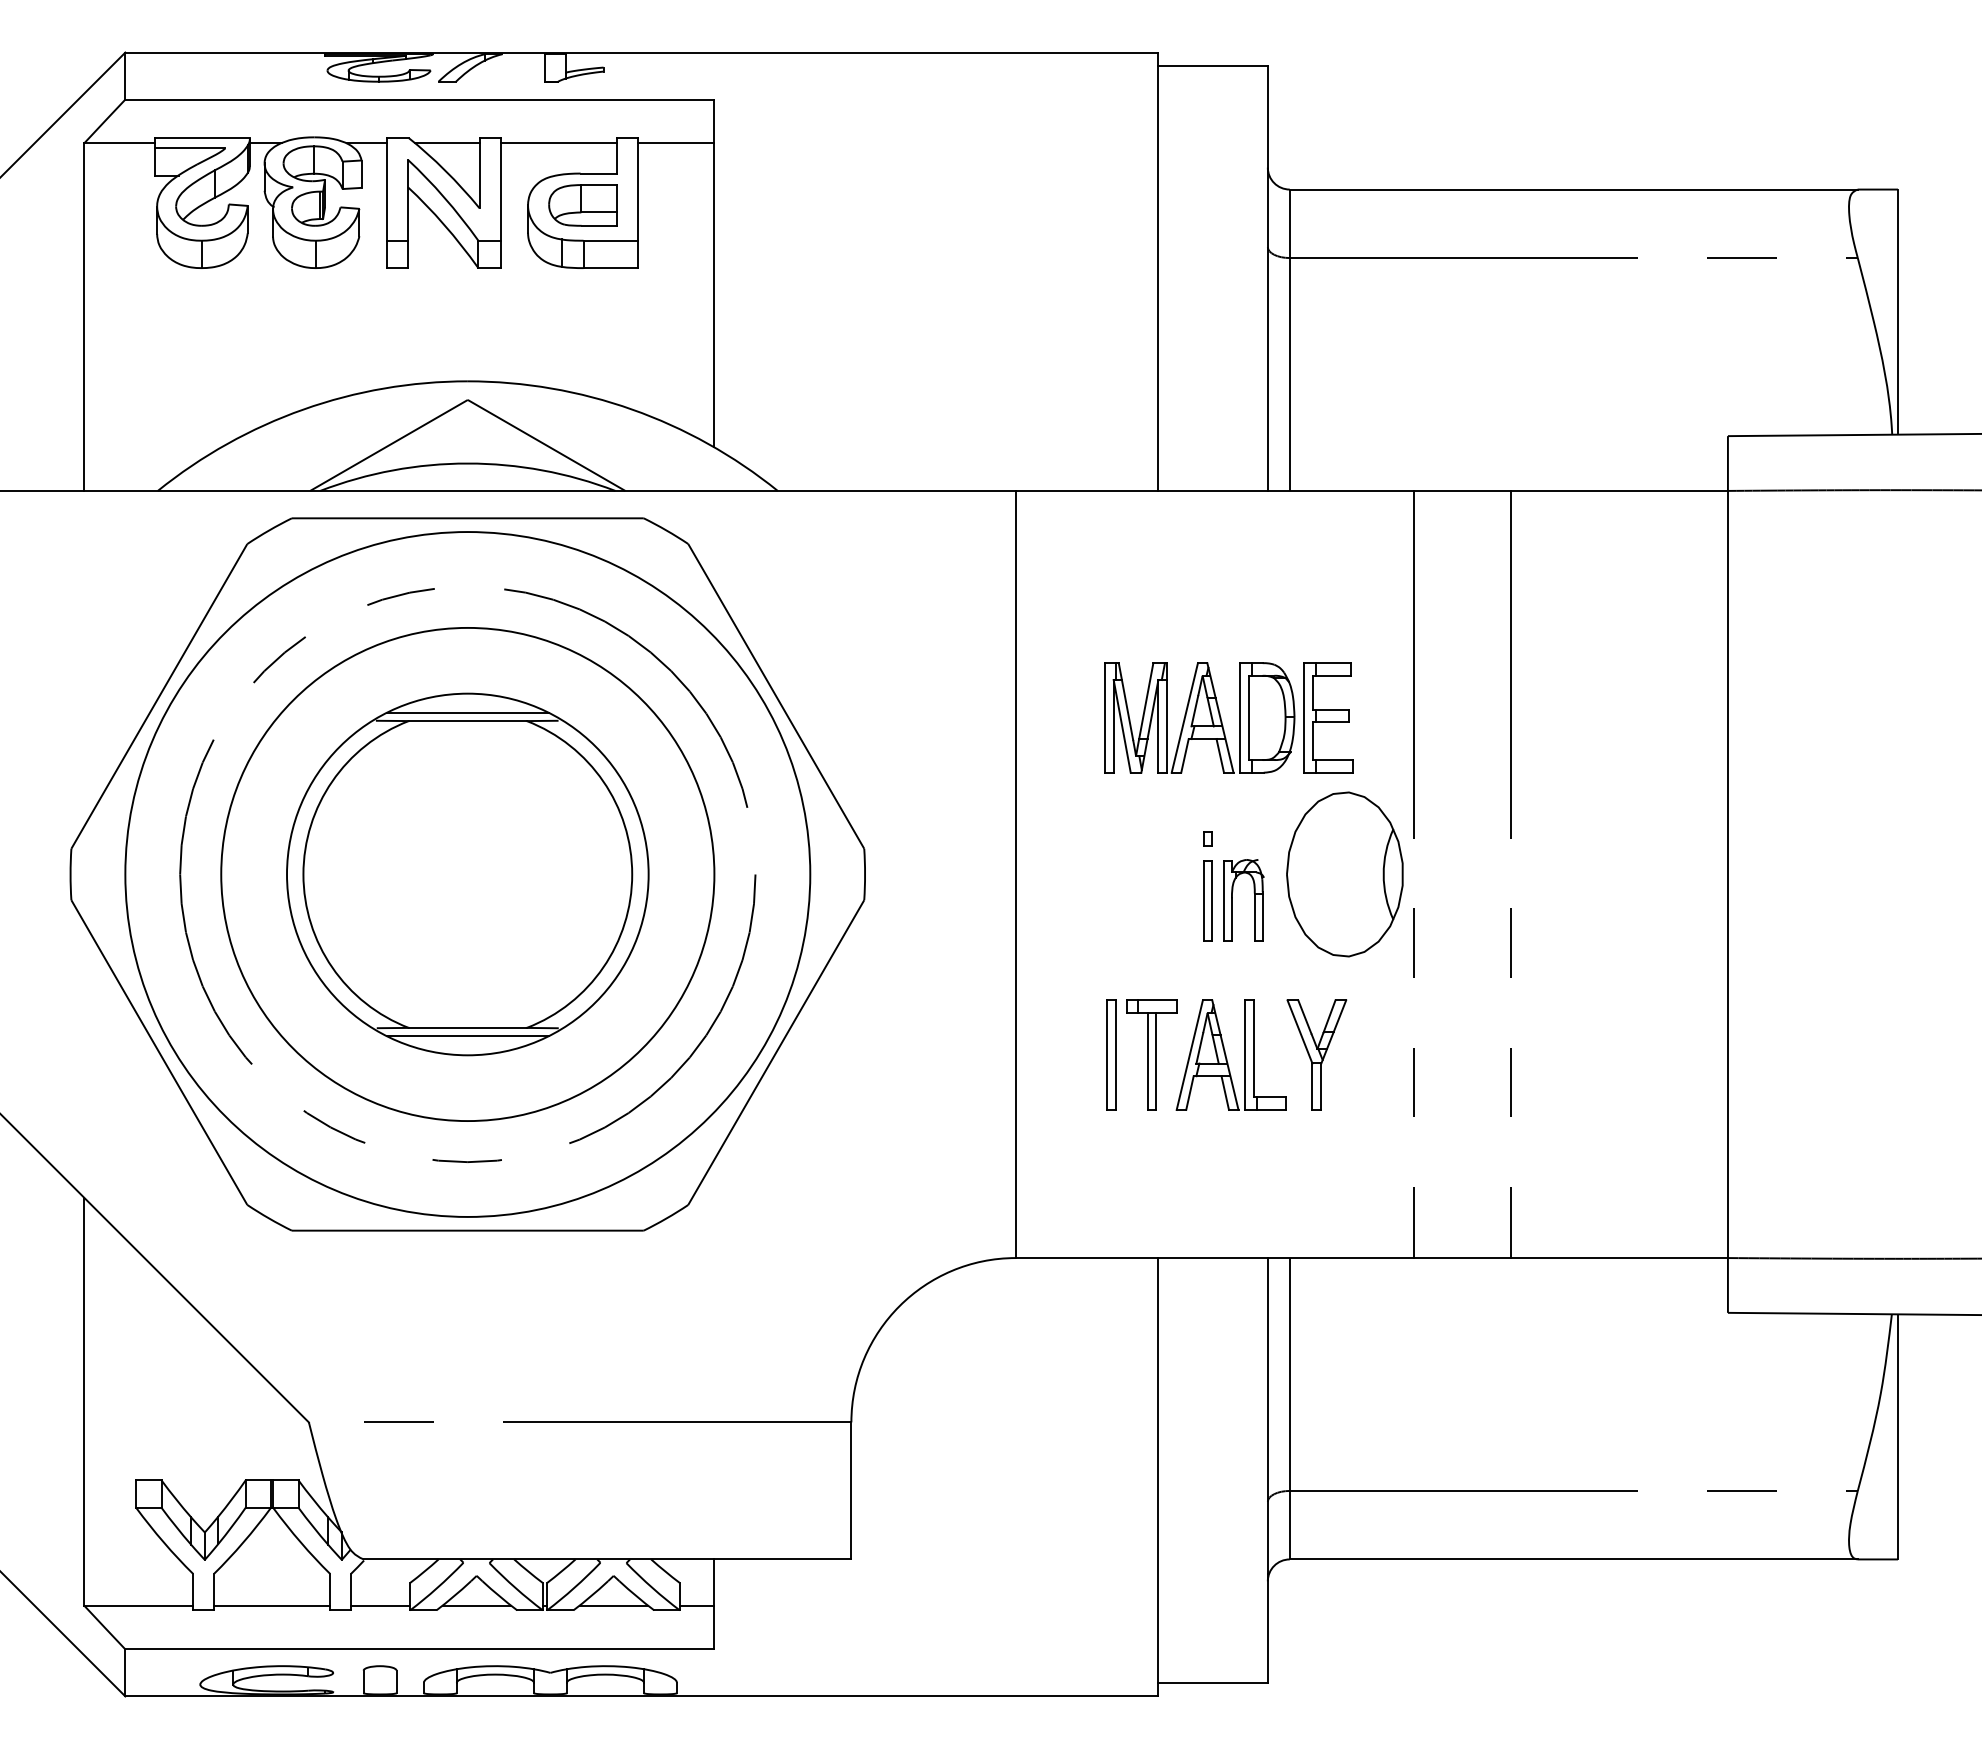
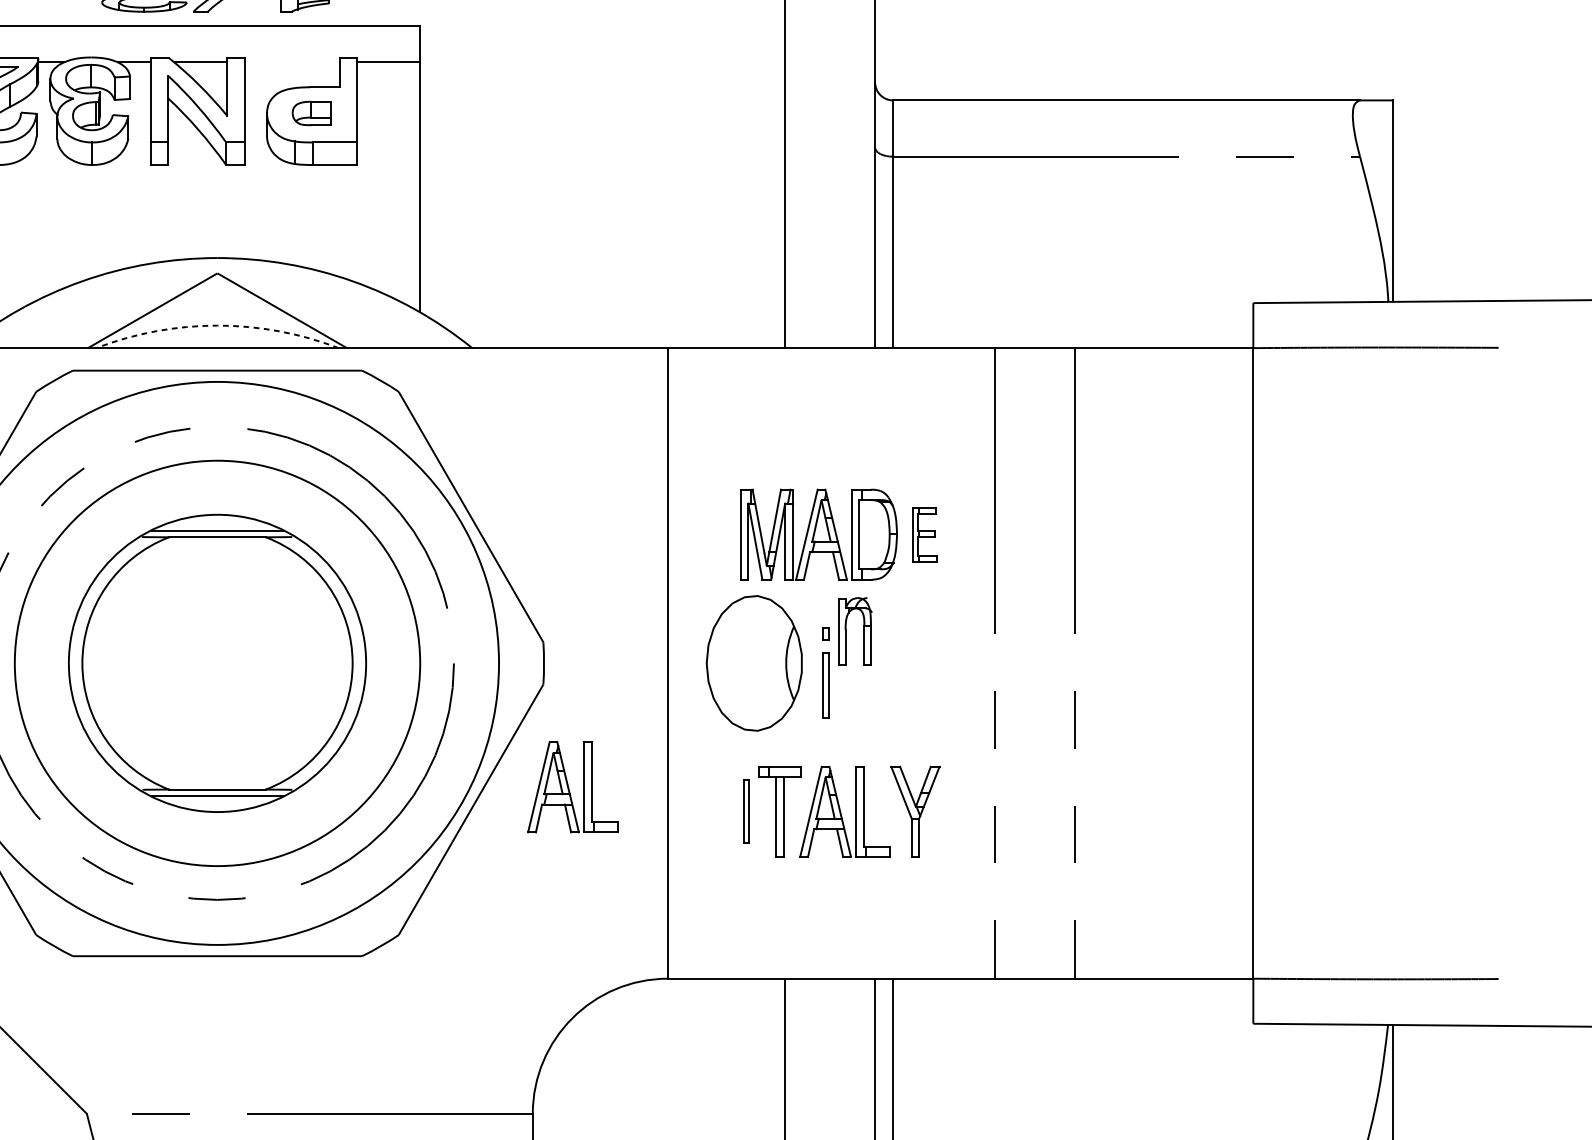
line: (558, 143) -> (292, 62), removed
part: (582, 205) -> (311, 113), size x0.7
arc: (467, 463) -> (217, 325), solid -> dashed
part: (1328, 717) -> (924, 534), size x0.6
part: (1344, 874) -> (754, 663), moved
part: (1232, 900) -> (846, 631), moved
part: (899, 1024) -> (572, 786), added
part: (1111, 1054) -> (746, 811), size x0.7

